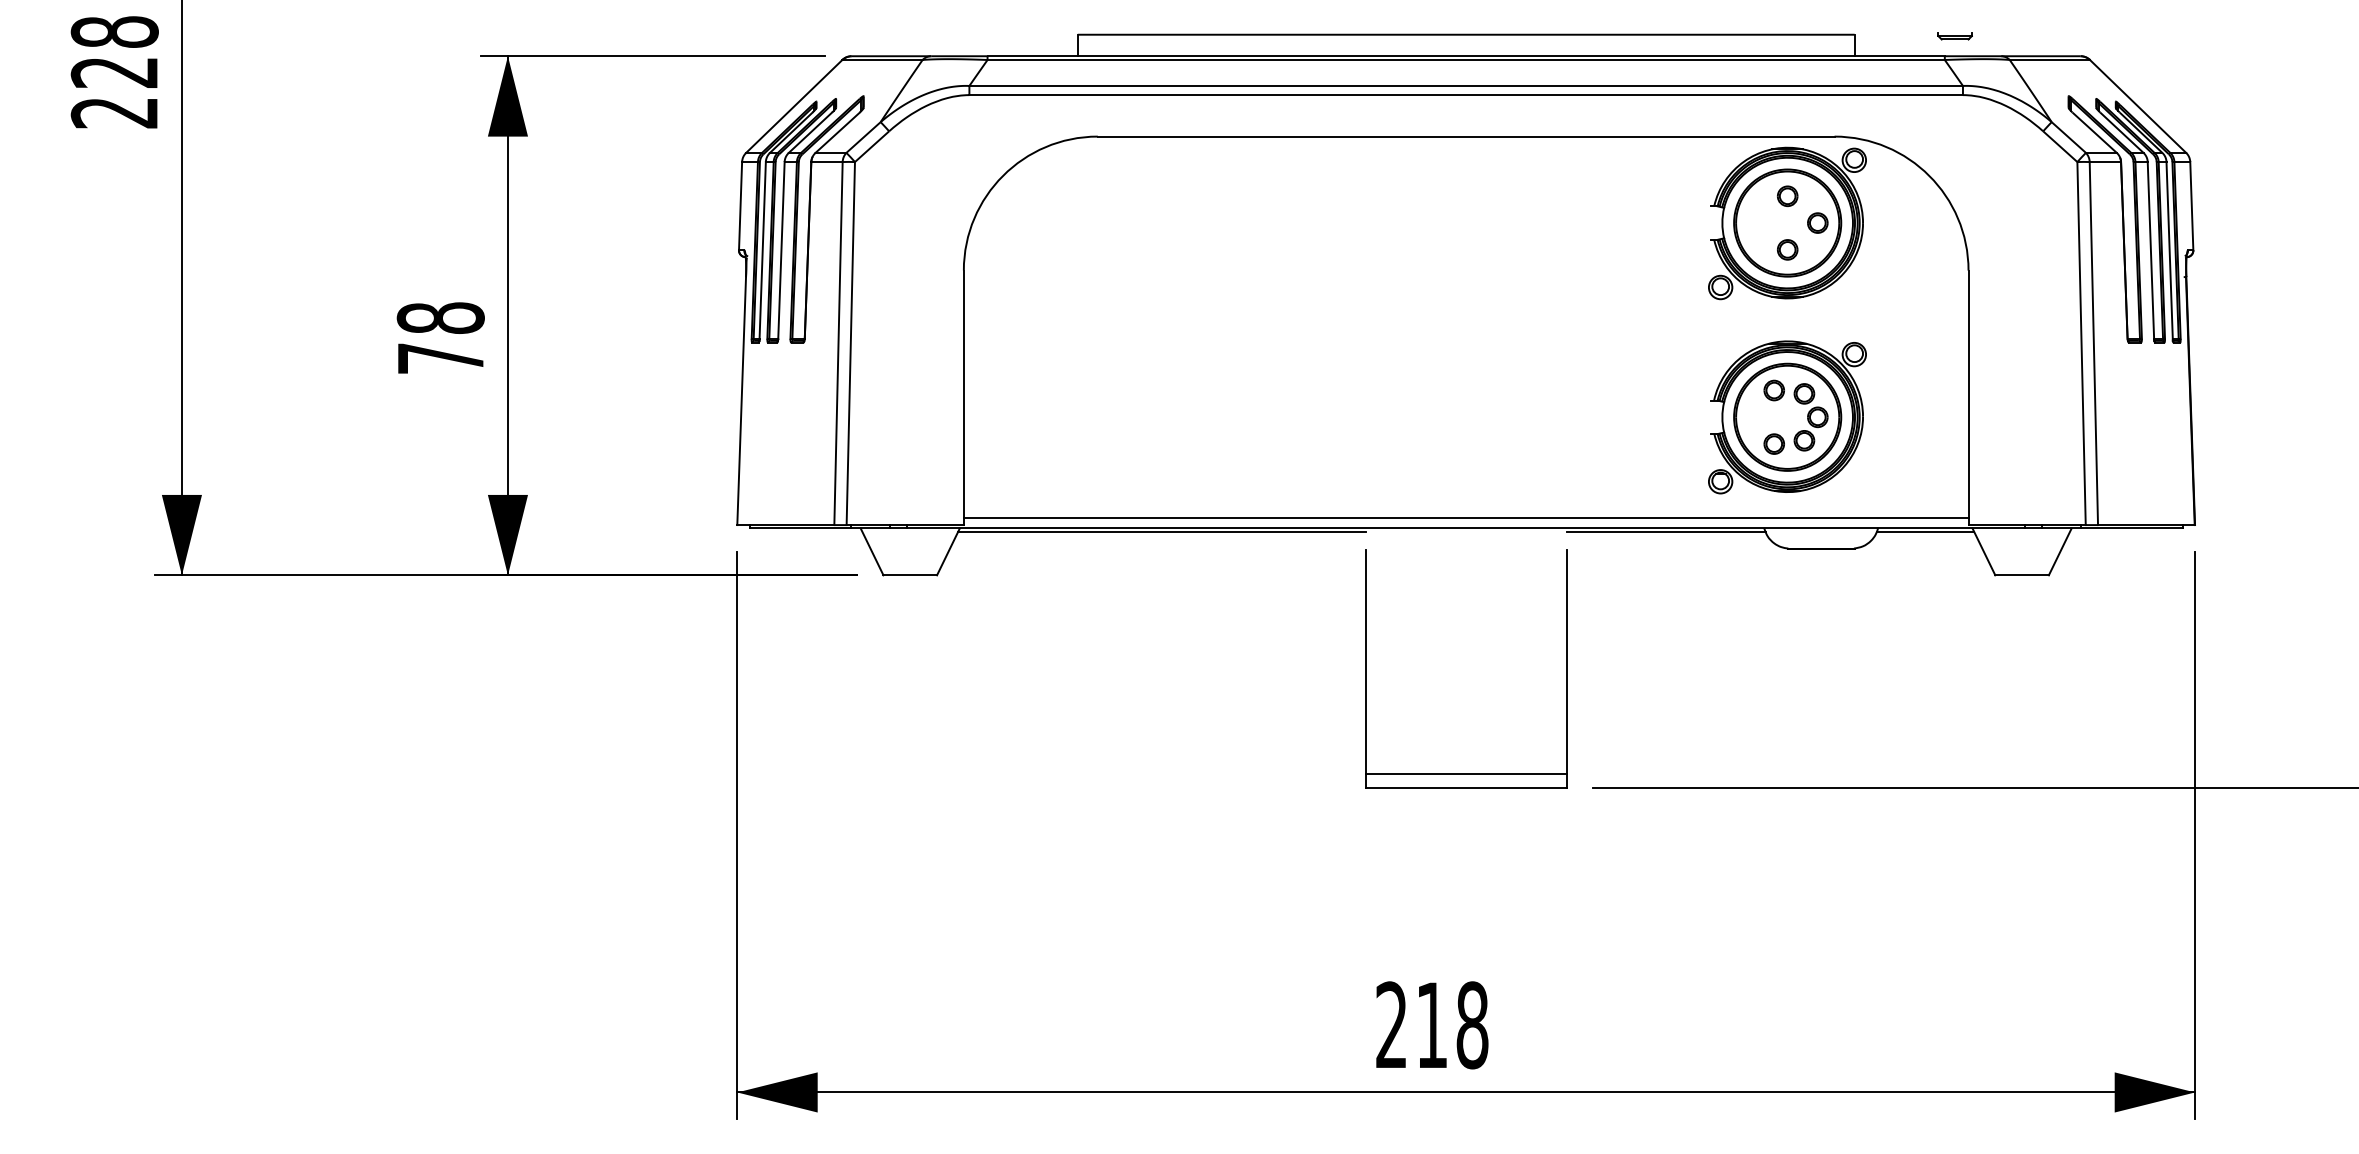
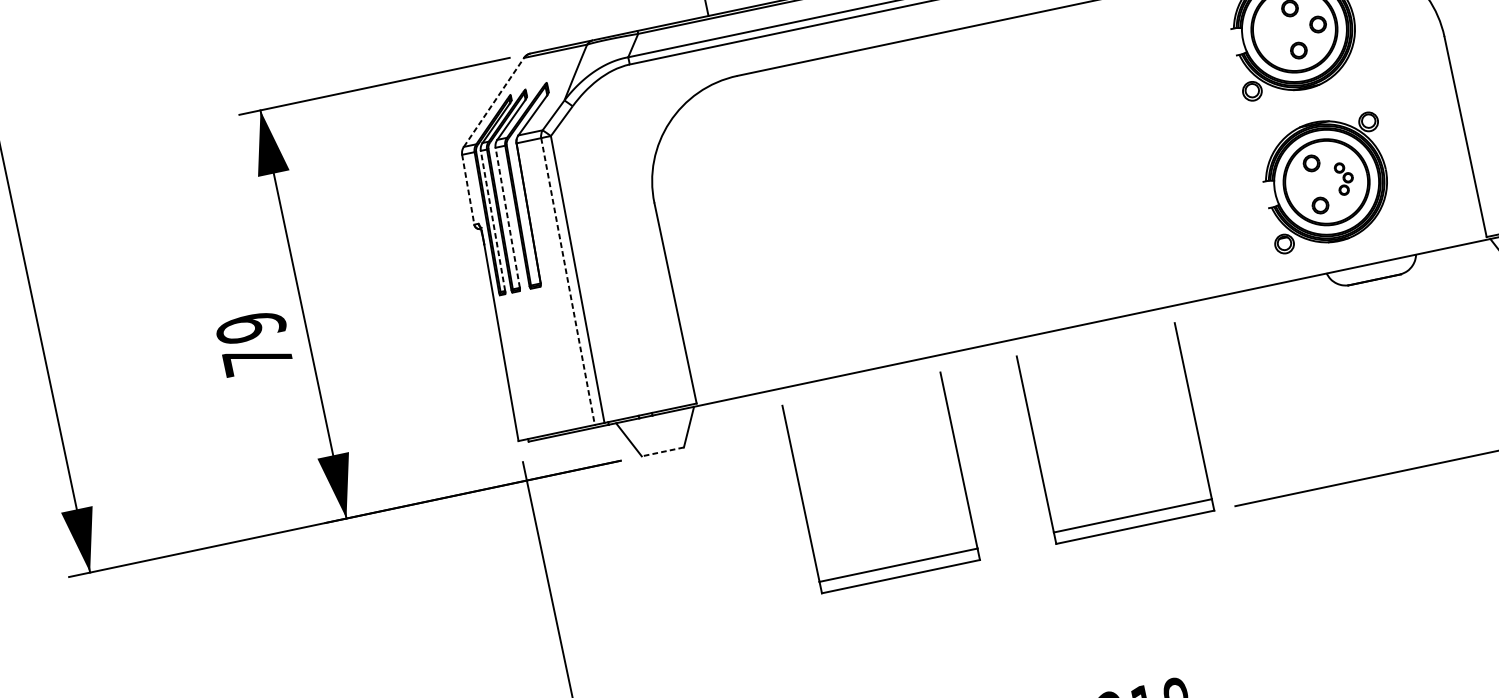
line: (794, 106) -> (494, 102), solid -> dashed
line: (740, 206) -> (468, 190), solid -> dashed
line: (762, 249) -> (492, 220), solid -> dashed
line: (781, 249) -> (507, 217), solid -> dashed
text: (440, 318) -> (250, 327), 78 -> 79
line: (838, 343) -> (568, 281), solid -> dashed
part: (1810, 417) -> (1344, 178), size x0.6
line: (1465, 518) -> (1090, 315), removed
line: (1161, 531) -> (853, 375), removed
line: (1665, 531) -> (1249, 292), removed
line: (1925, 531) -> (1453, 249), removed
line: (910, 575) -> (663, 452), solid -> dashed
part: (1068, 668) -> (802, 498), added

